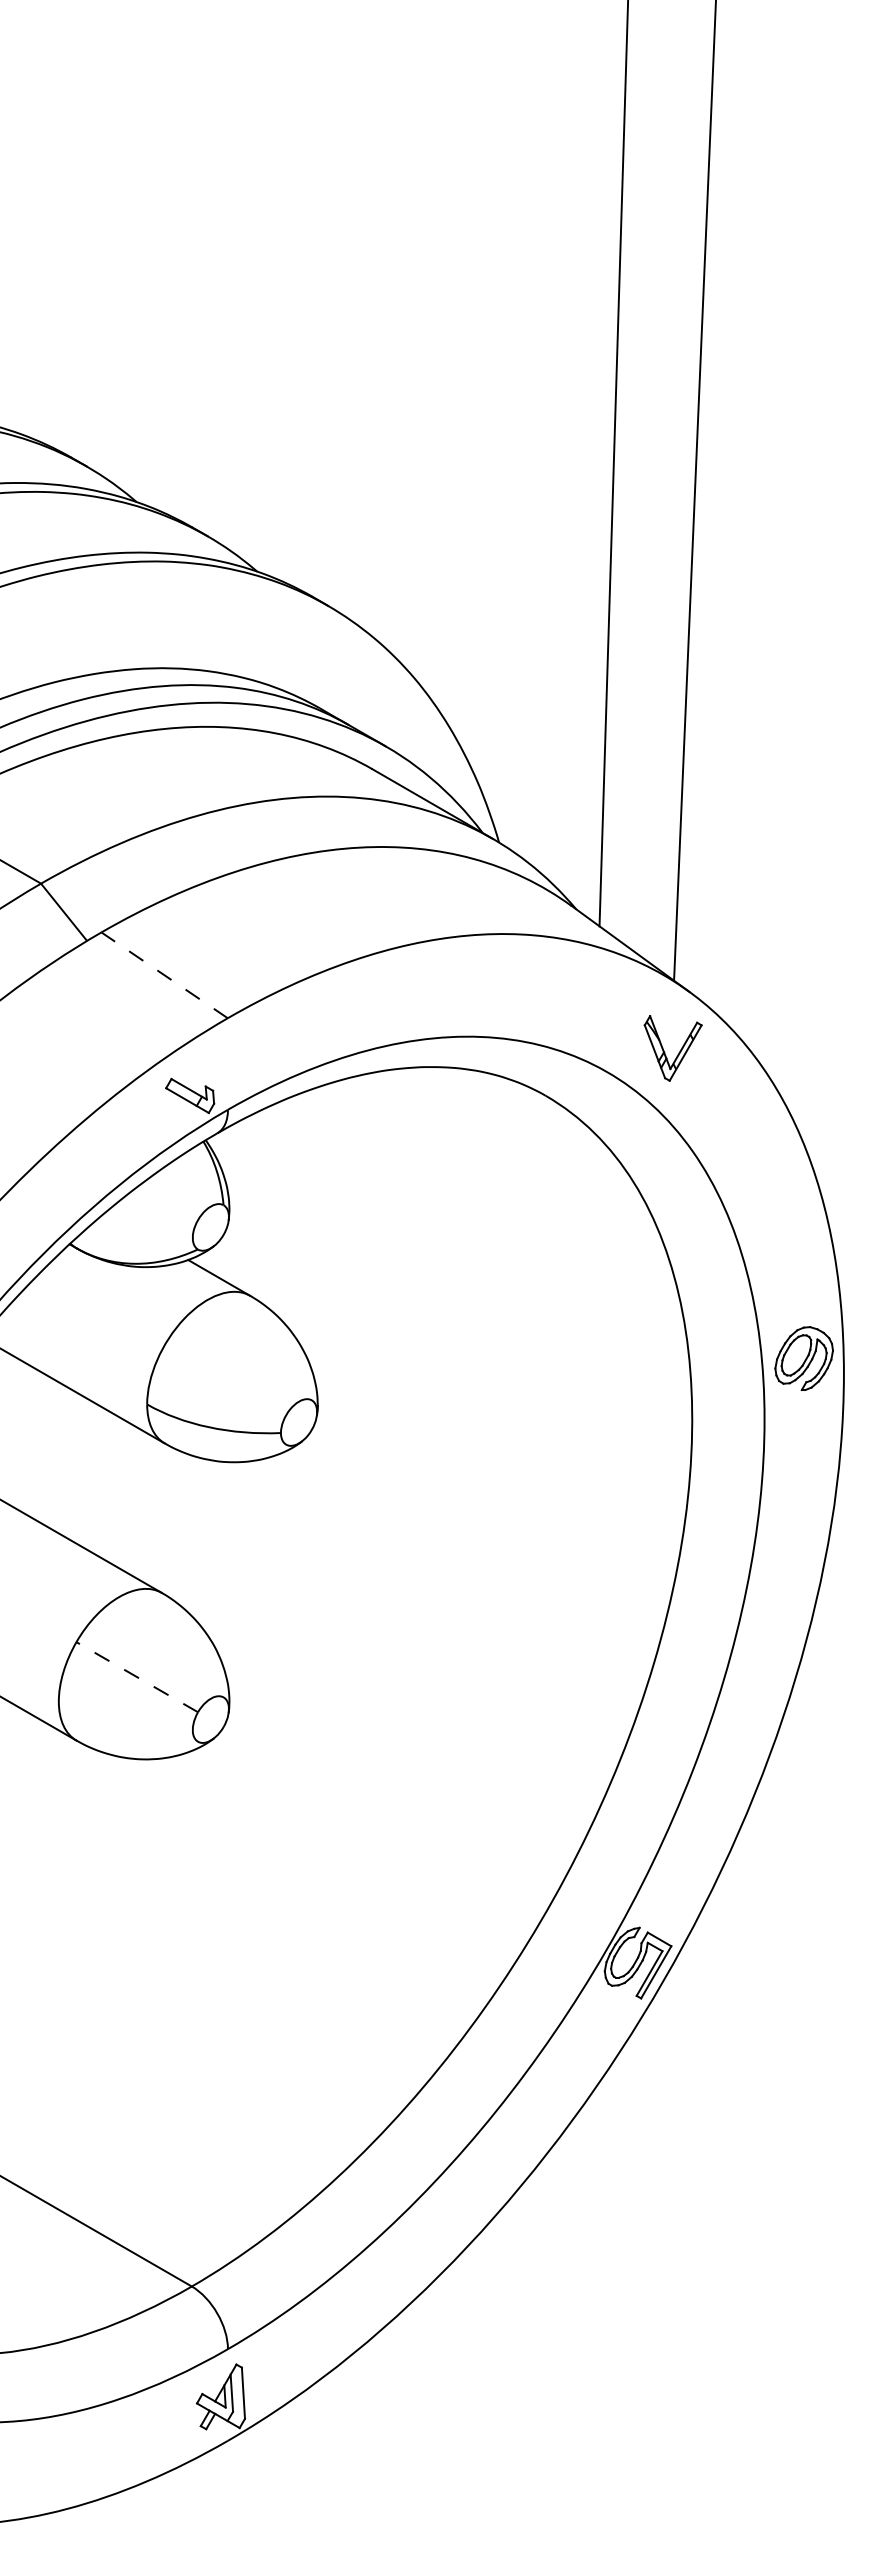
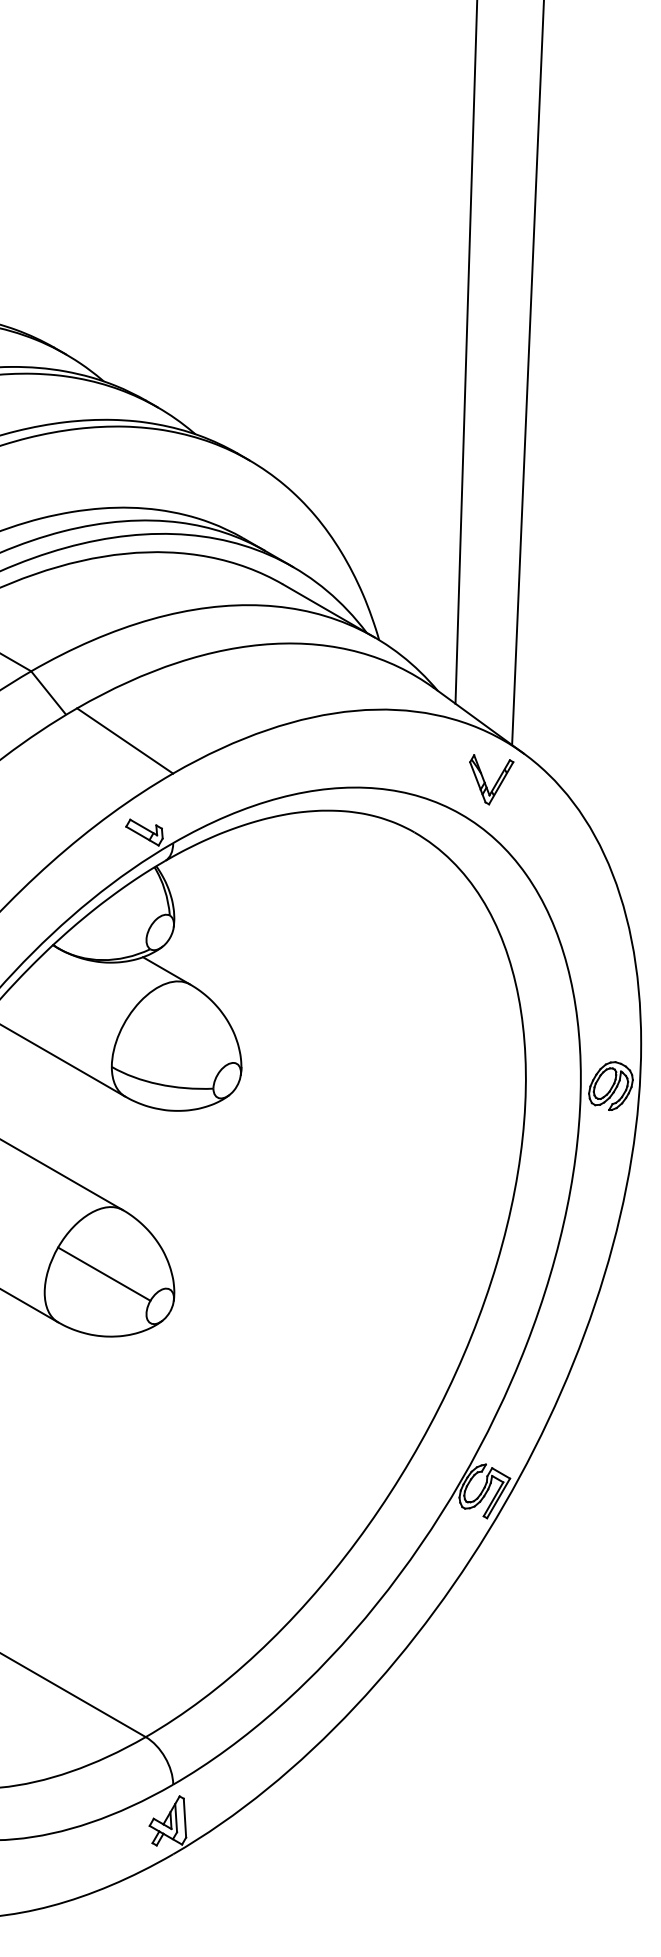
line: (164, 975) -> (125, 741), dashed -> solid
part: (678, 1052) -> (495, 782), moved
part: (803, 1358) -> (610, 1085), moved
line: (136, 1676) -> (103, 1273), dashed -> solid

